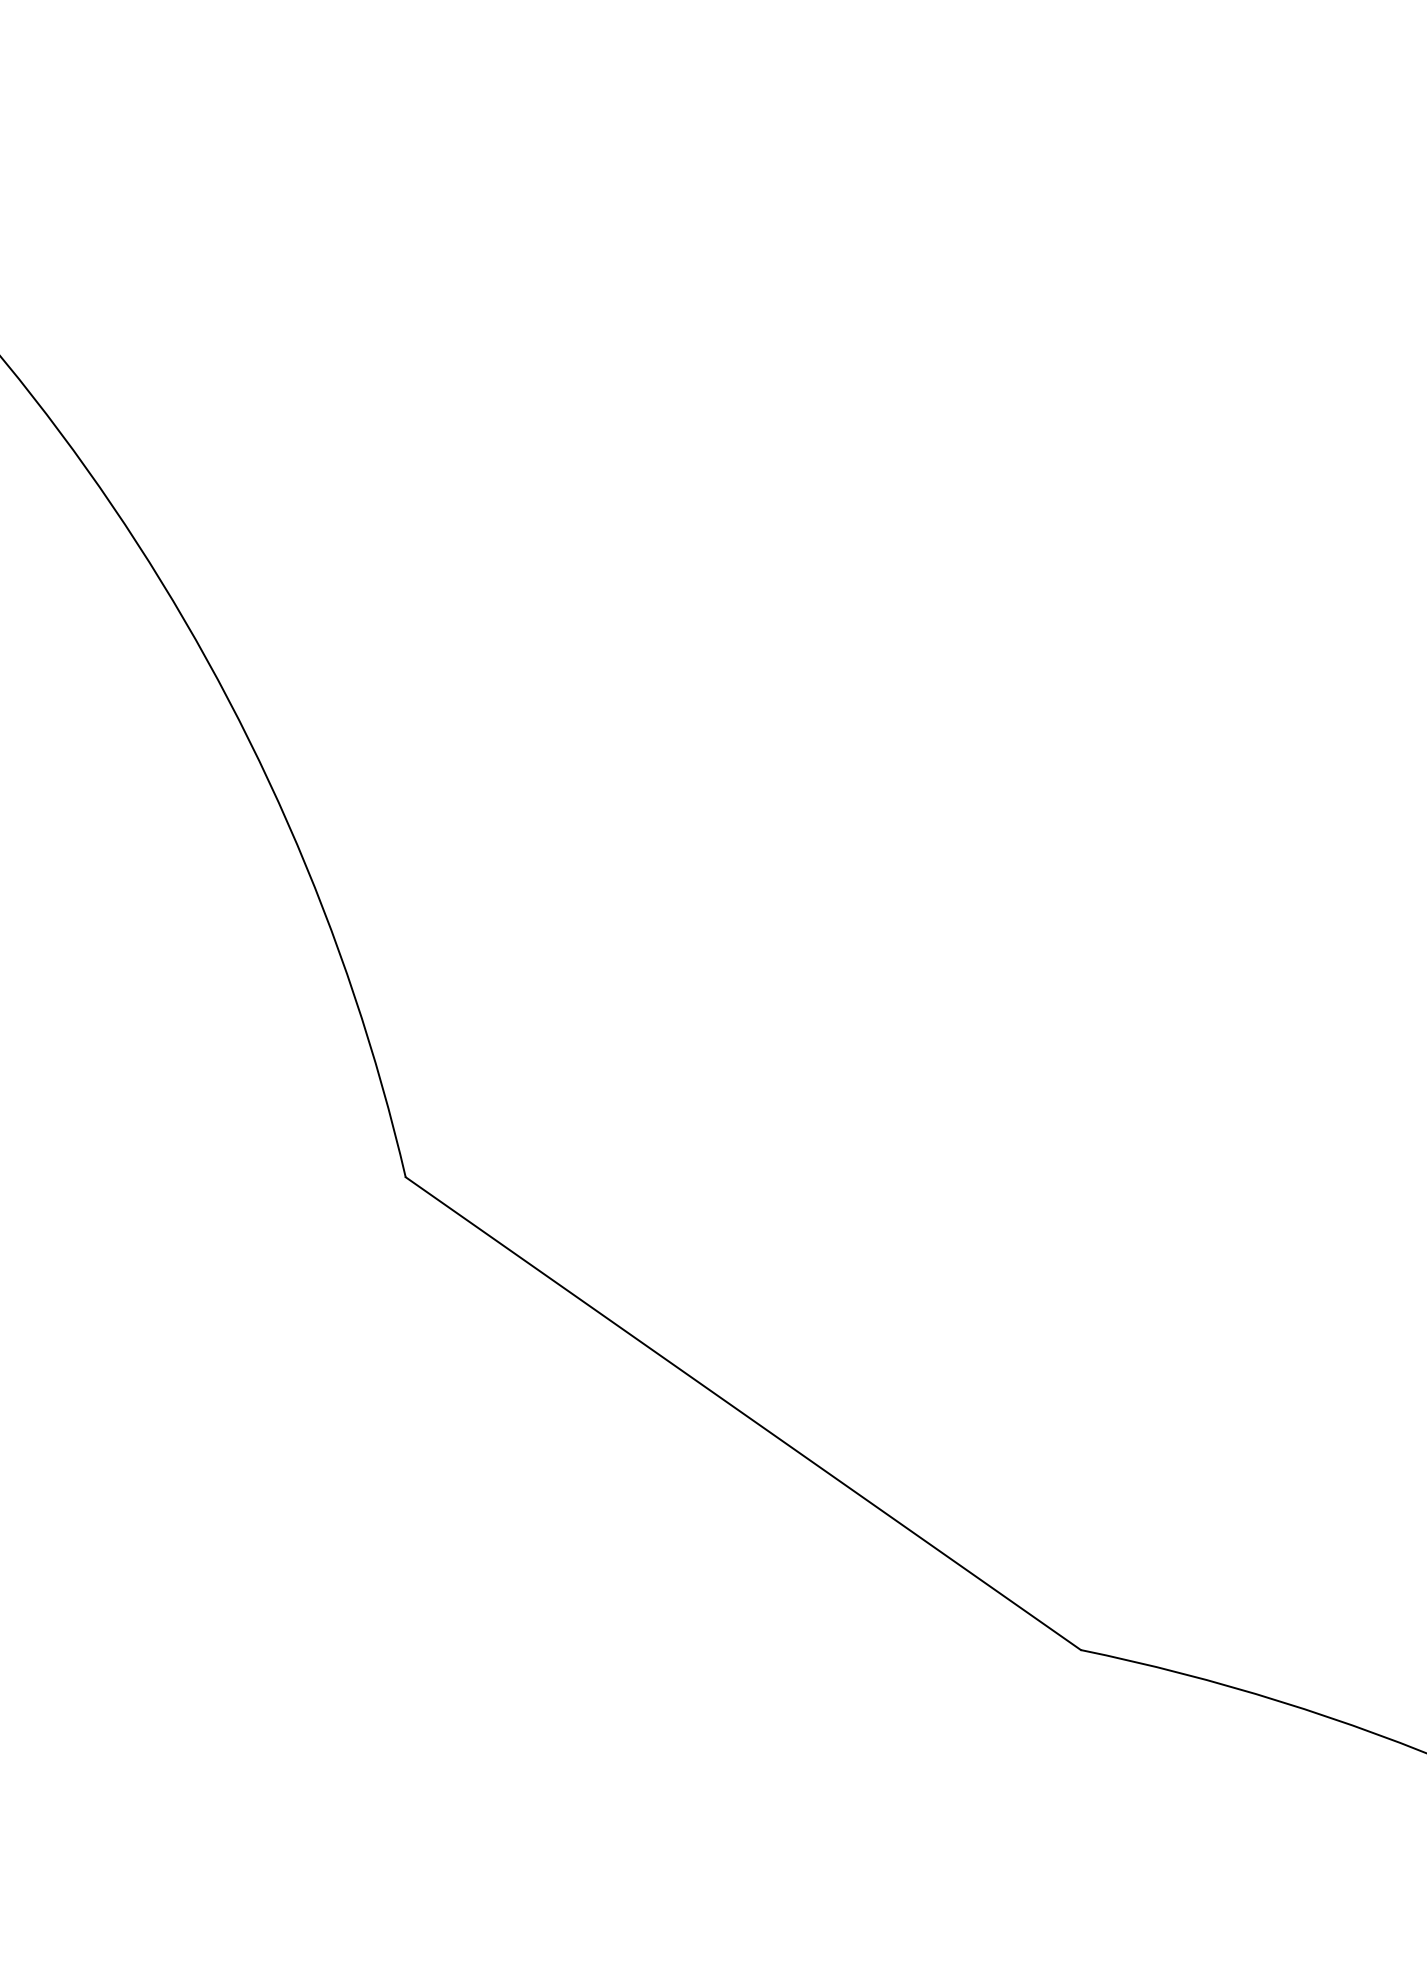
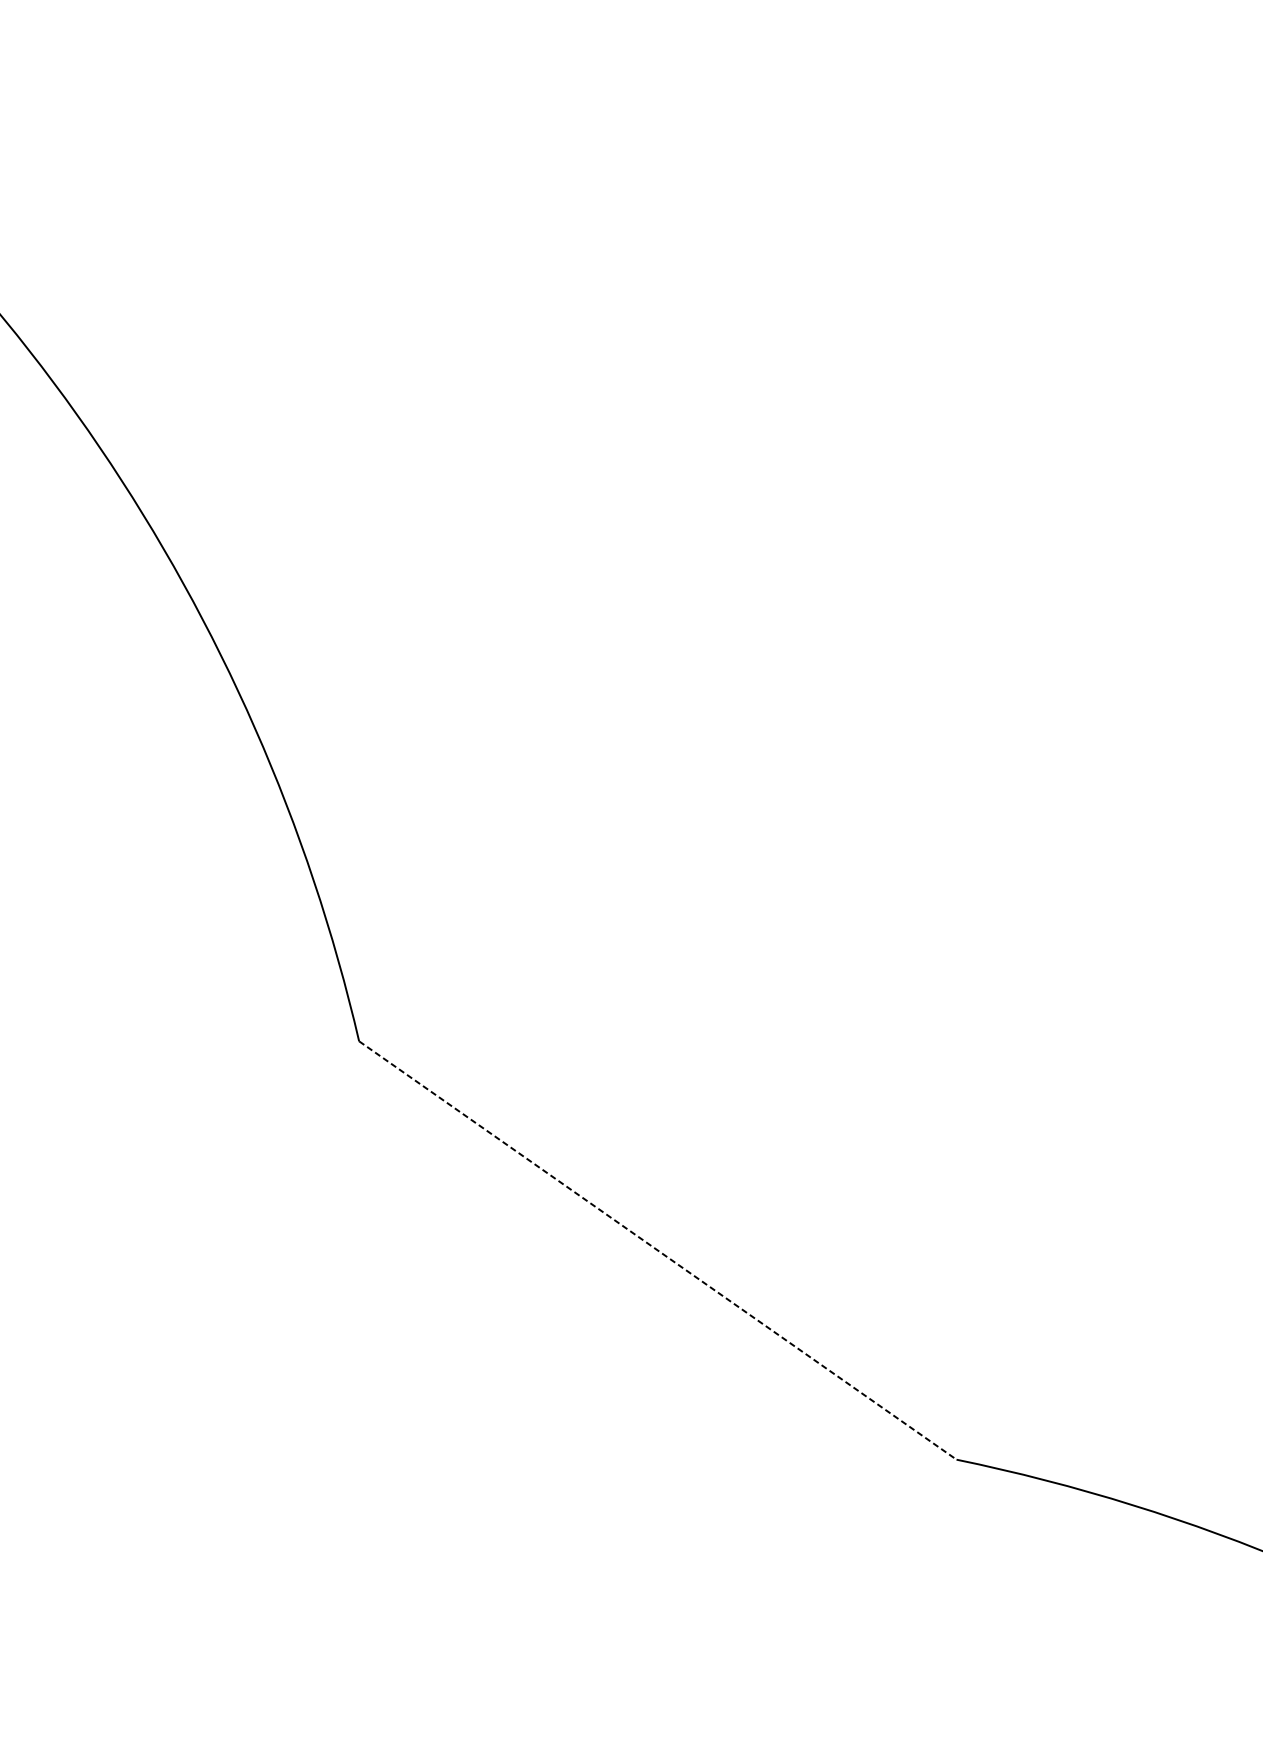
line: (743, 1413) -> (658, 1250), solid -> dashed

